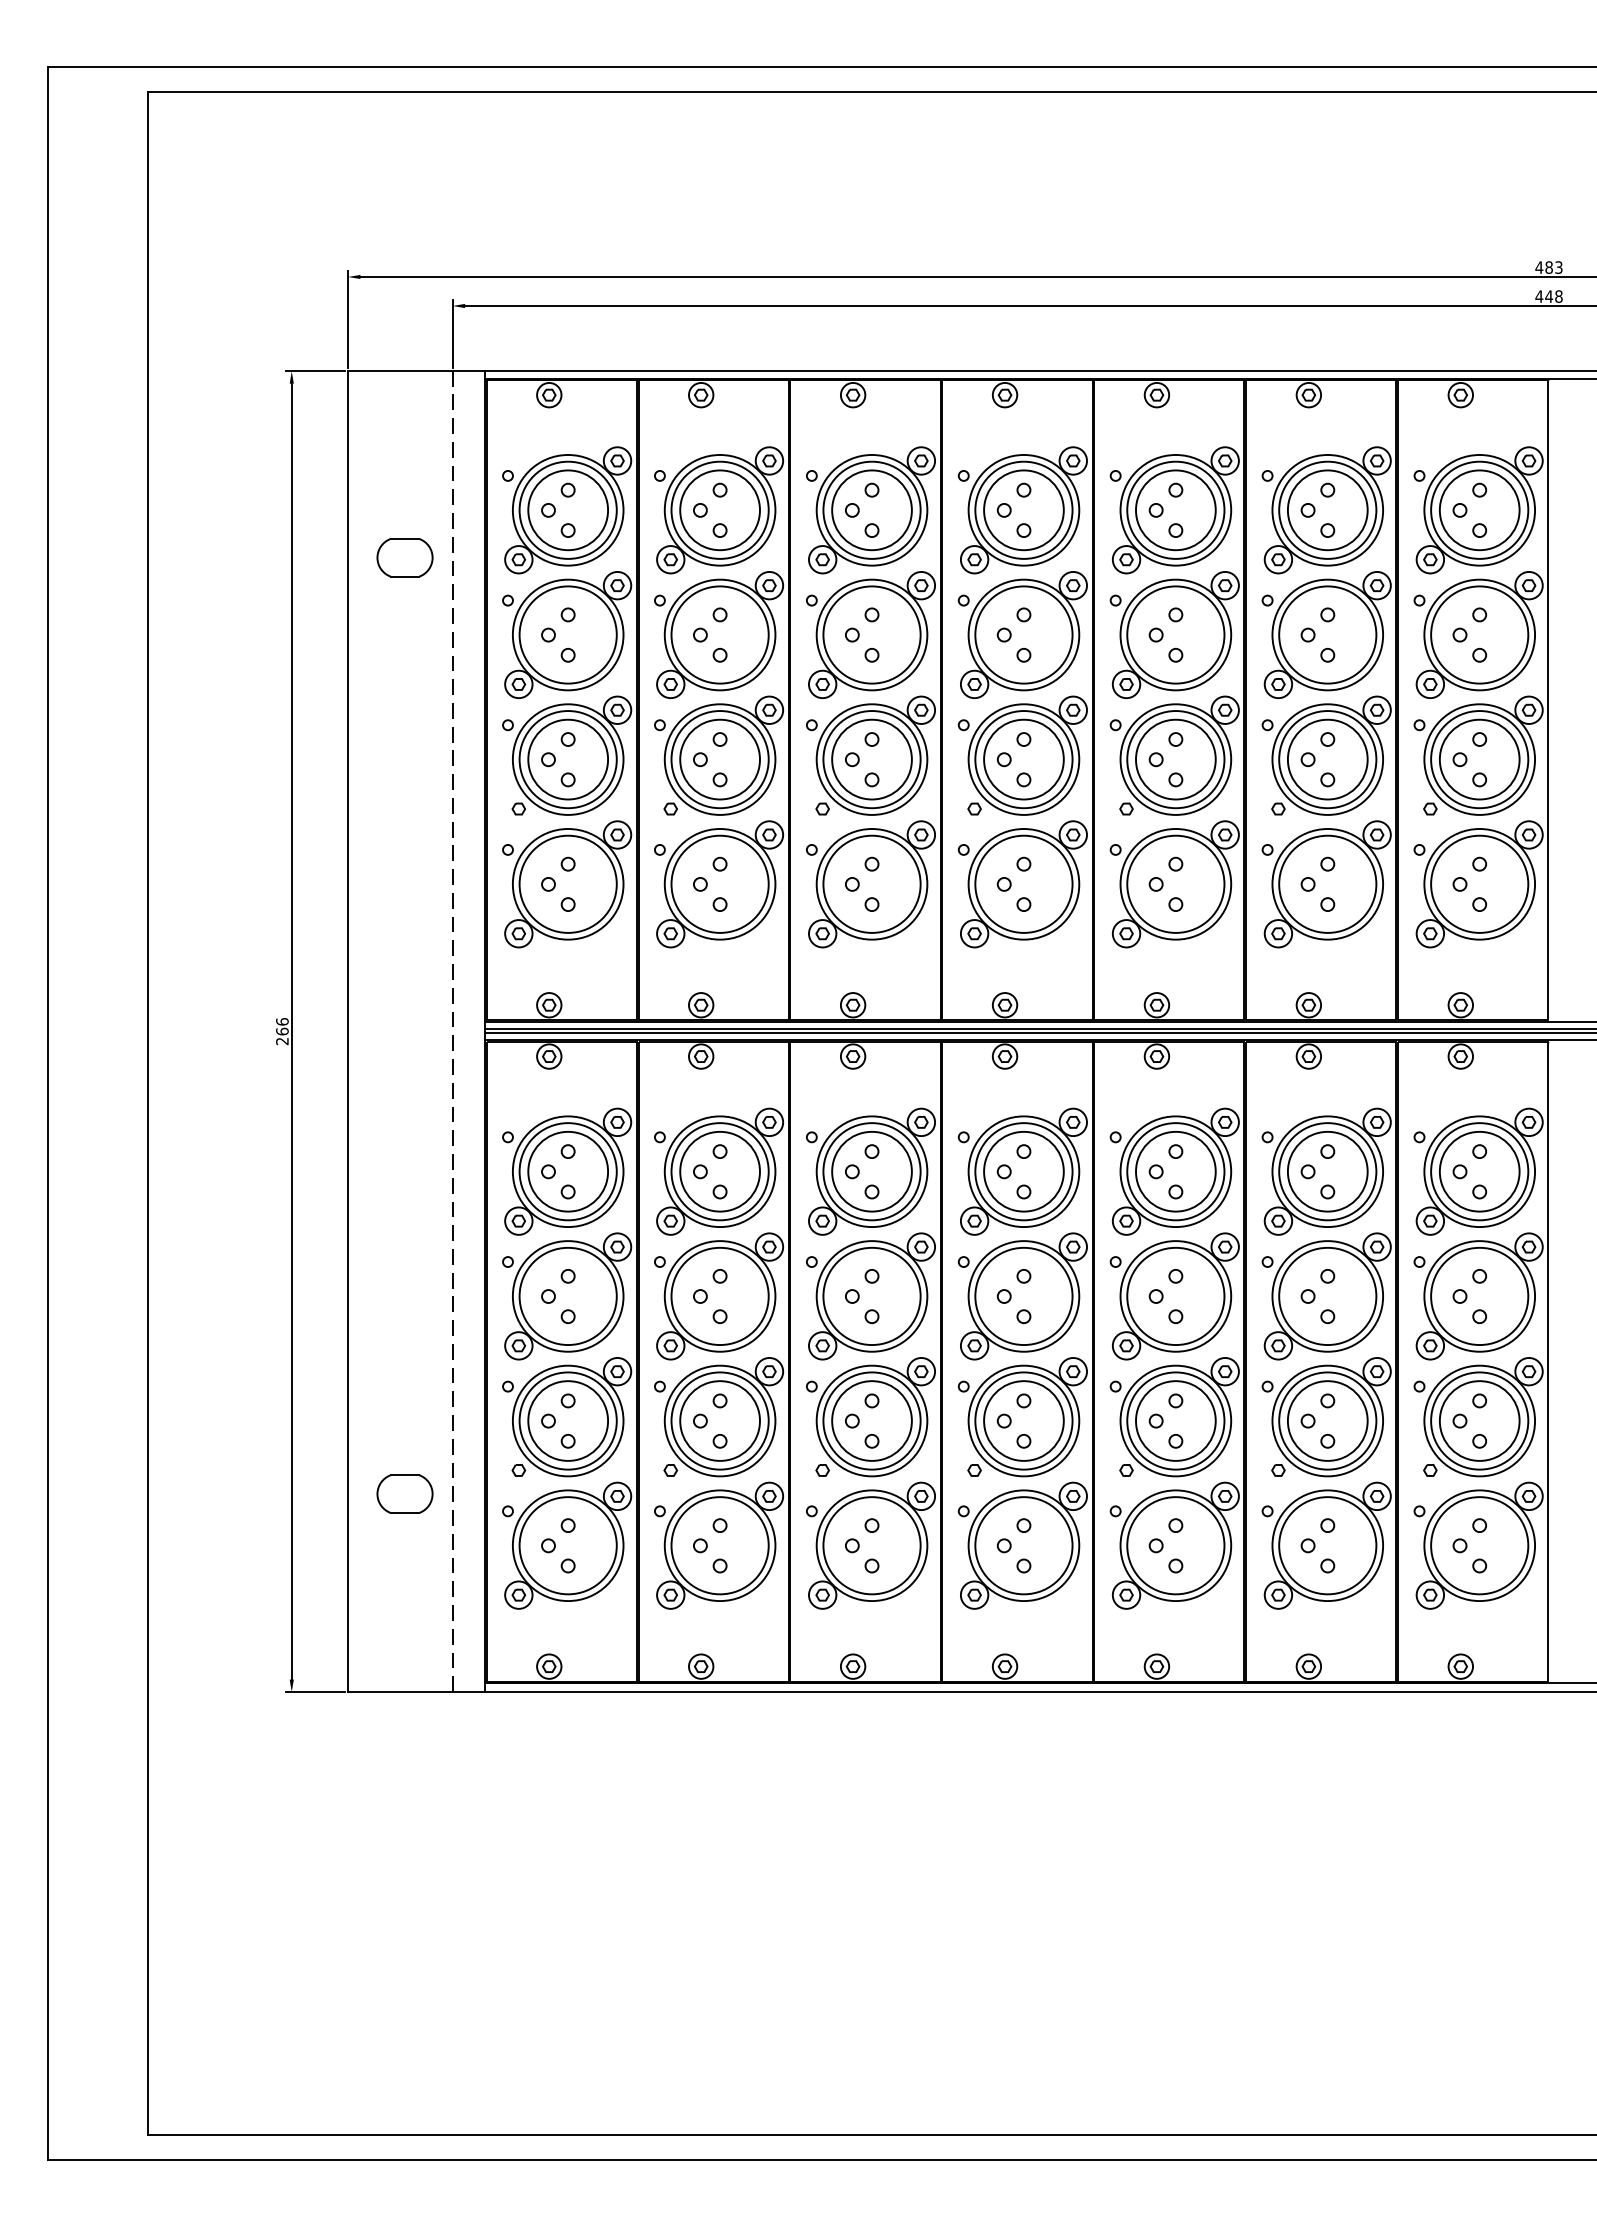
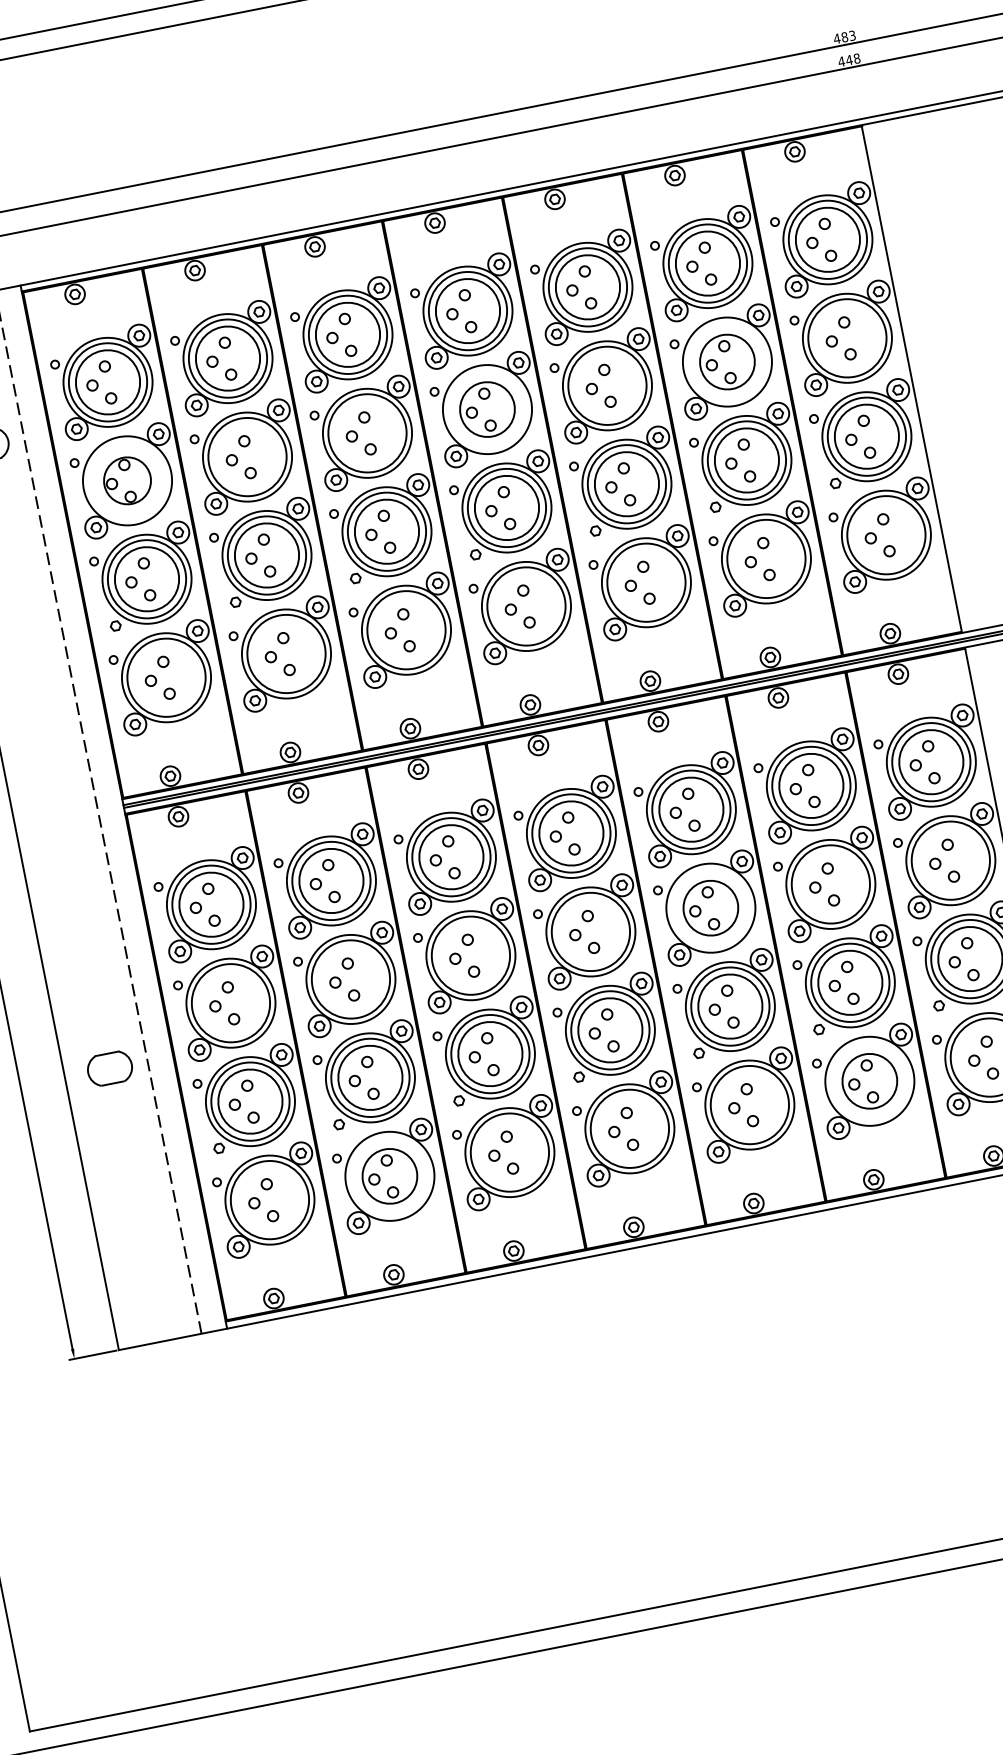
circle: (567, 634) -> (126, 480), size x0.6
circle: (1023, 634) -> (487, 409), size x0.7
circle: (1327, 634) -> (727, 361), size x0.7
circle: (1175, 1296) -> (710, 908), size x0.7
part: (404, 1493) -> (109, 1068), moved
circle: (719, 1545) -> (389, 1176), size x0.7
circle: (1327, 1545) -> (869, 1081), size x0.7

